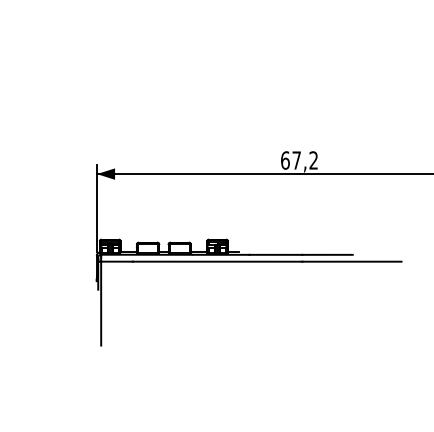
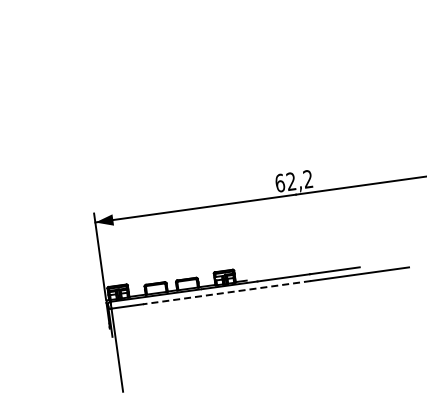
text: (296, 160) -> (291, 181), 67,2 -> 62,2
line: (217, 261) -> (226, 292), solid -> dashed

